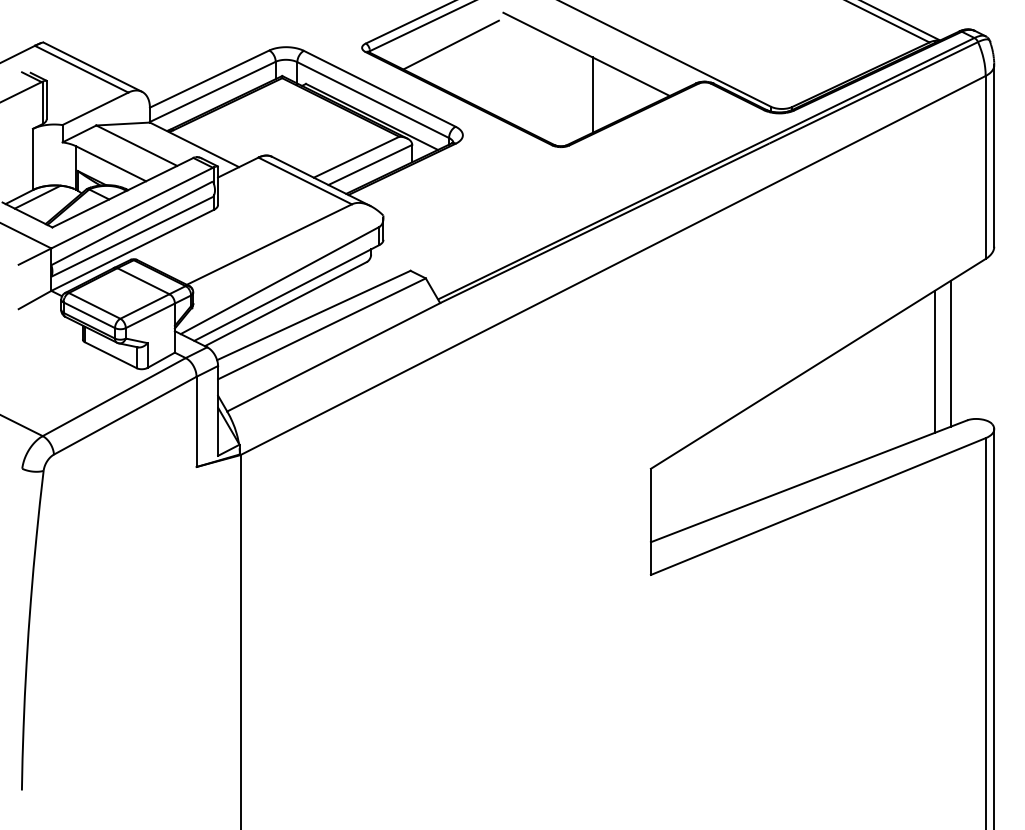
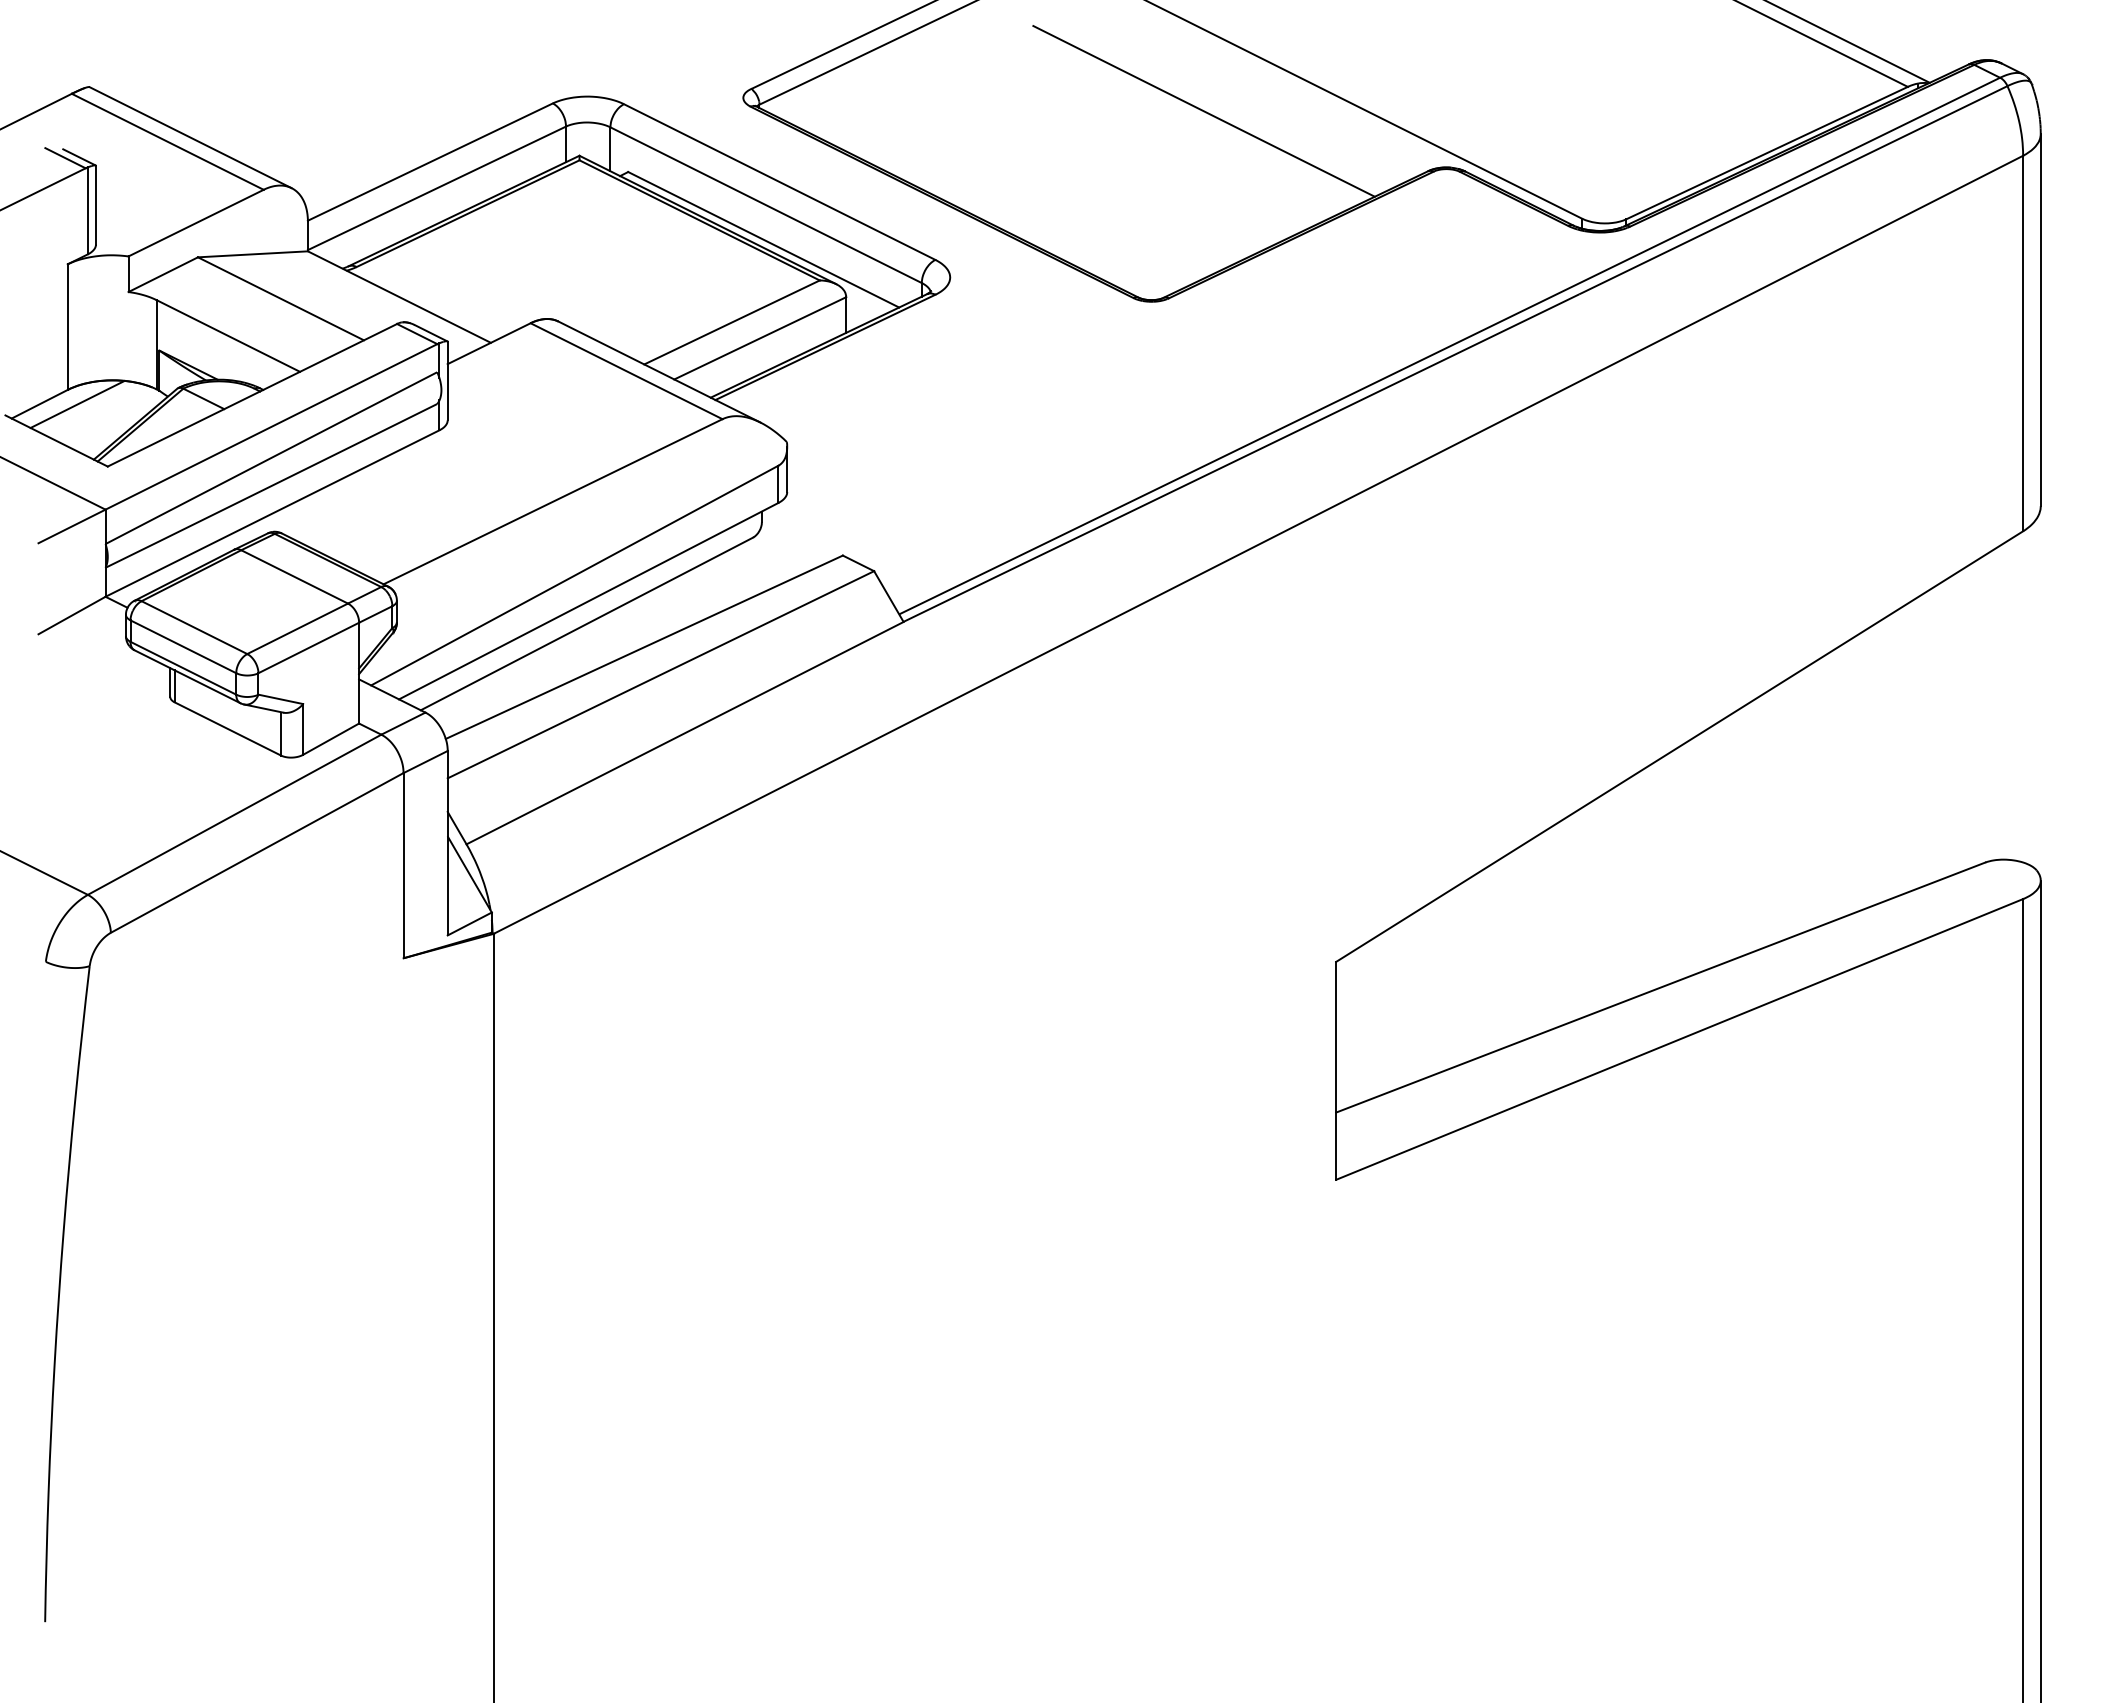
line: (450, 44) -> (924, 91), removed
line: (592, 94) -> (1216, 193), removed
line: (950, 353) -> (1950, 725), removed
line: (934, 361) -> (1918, 741), removed

